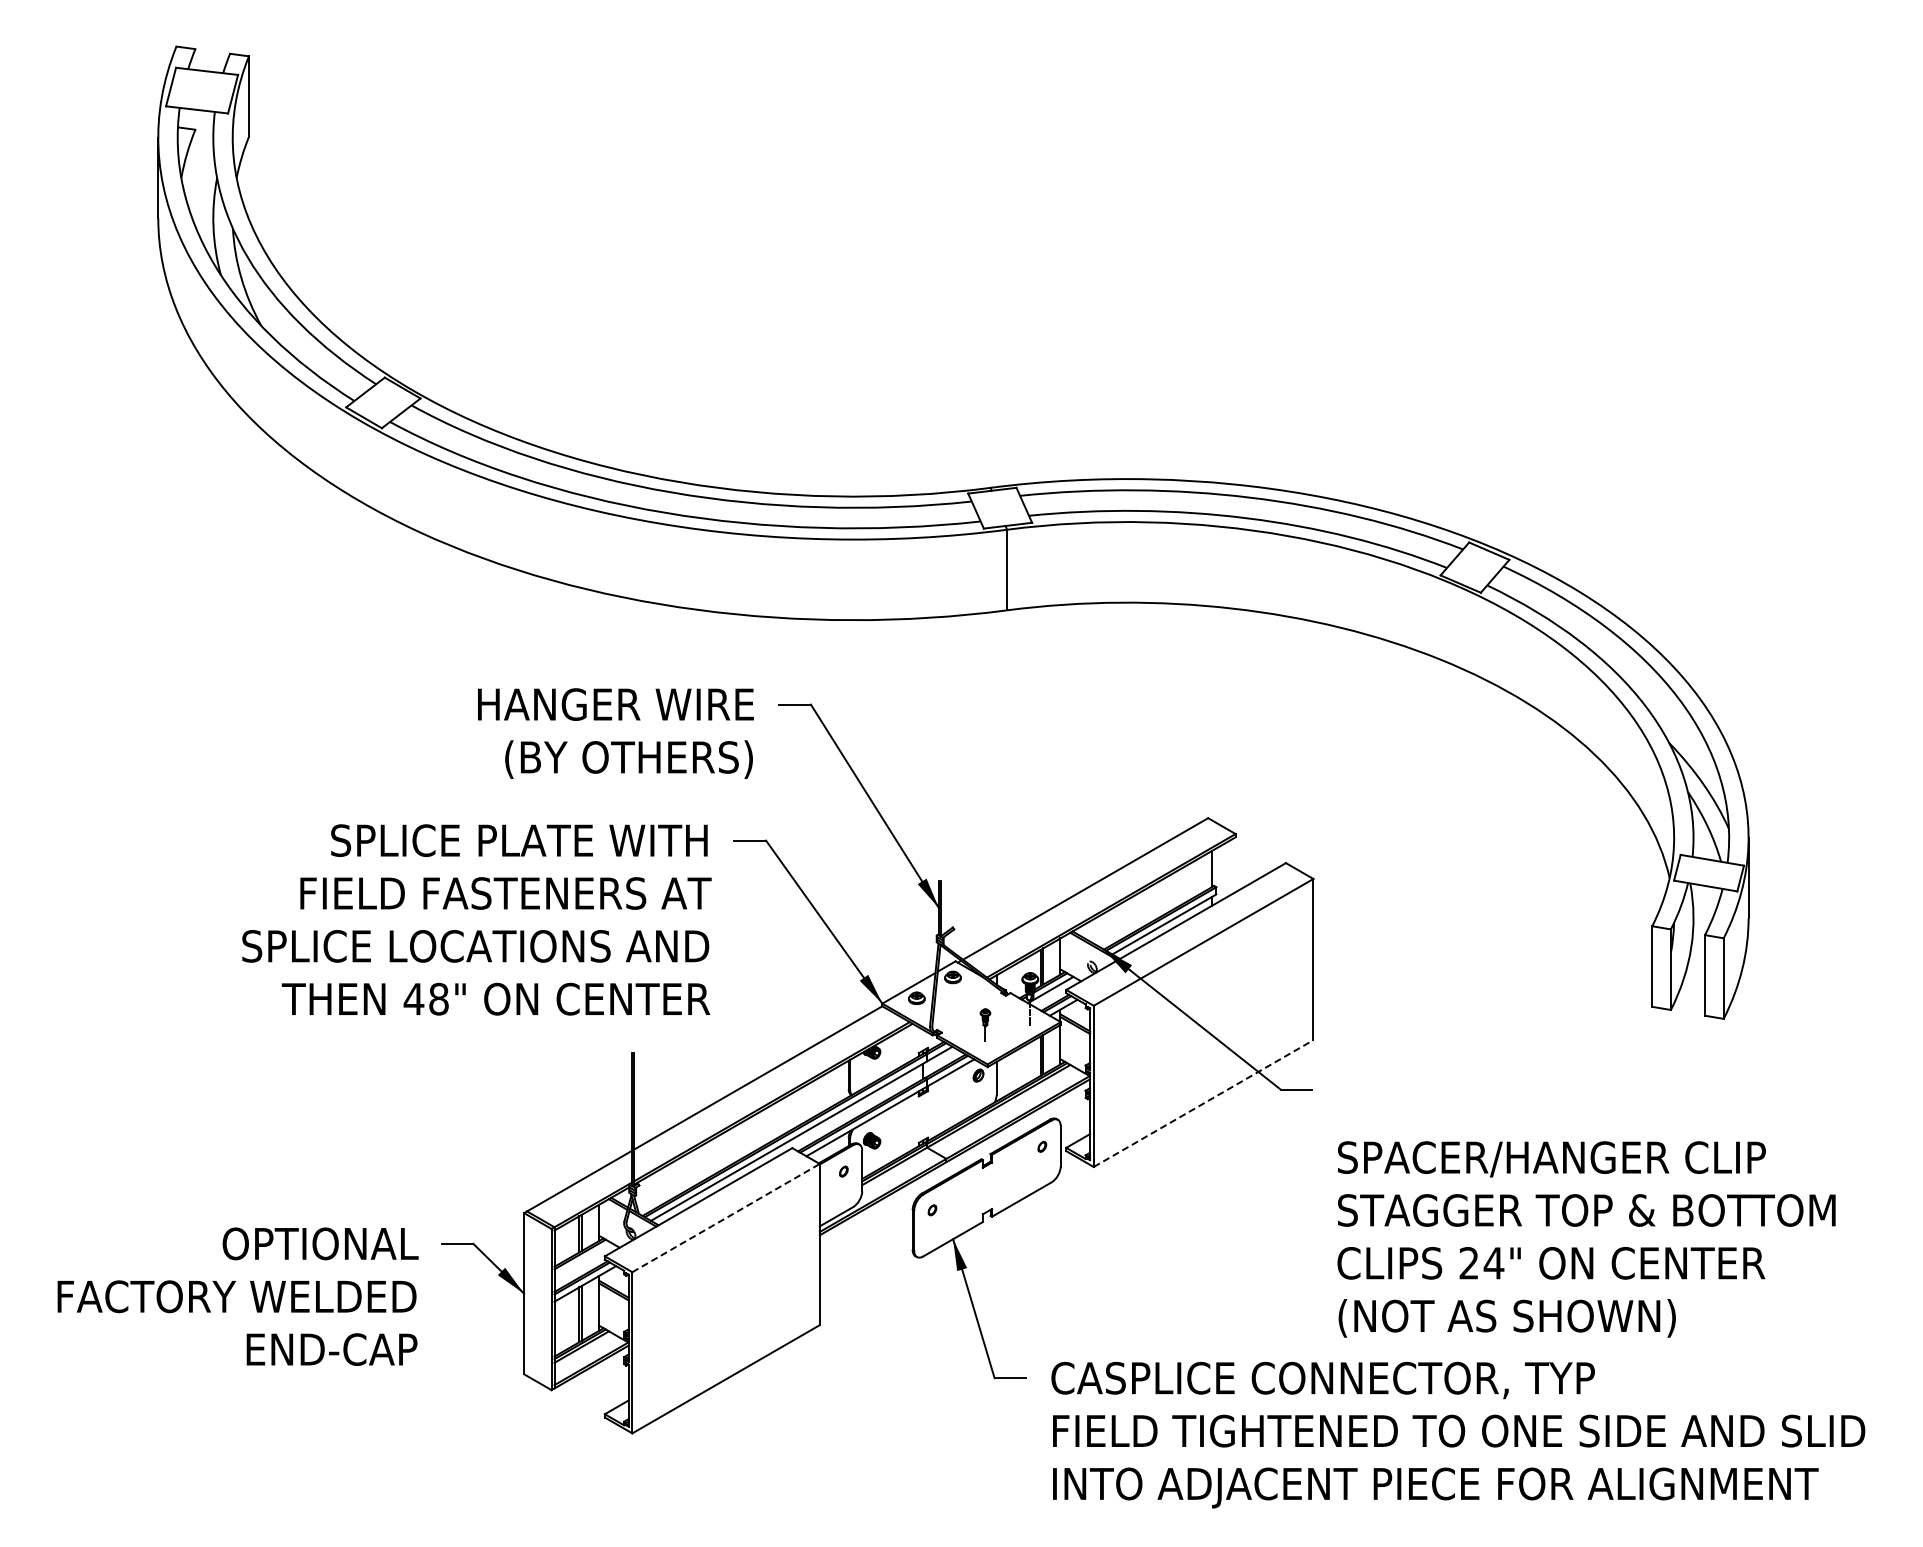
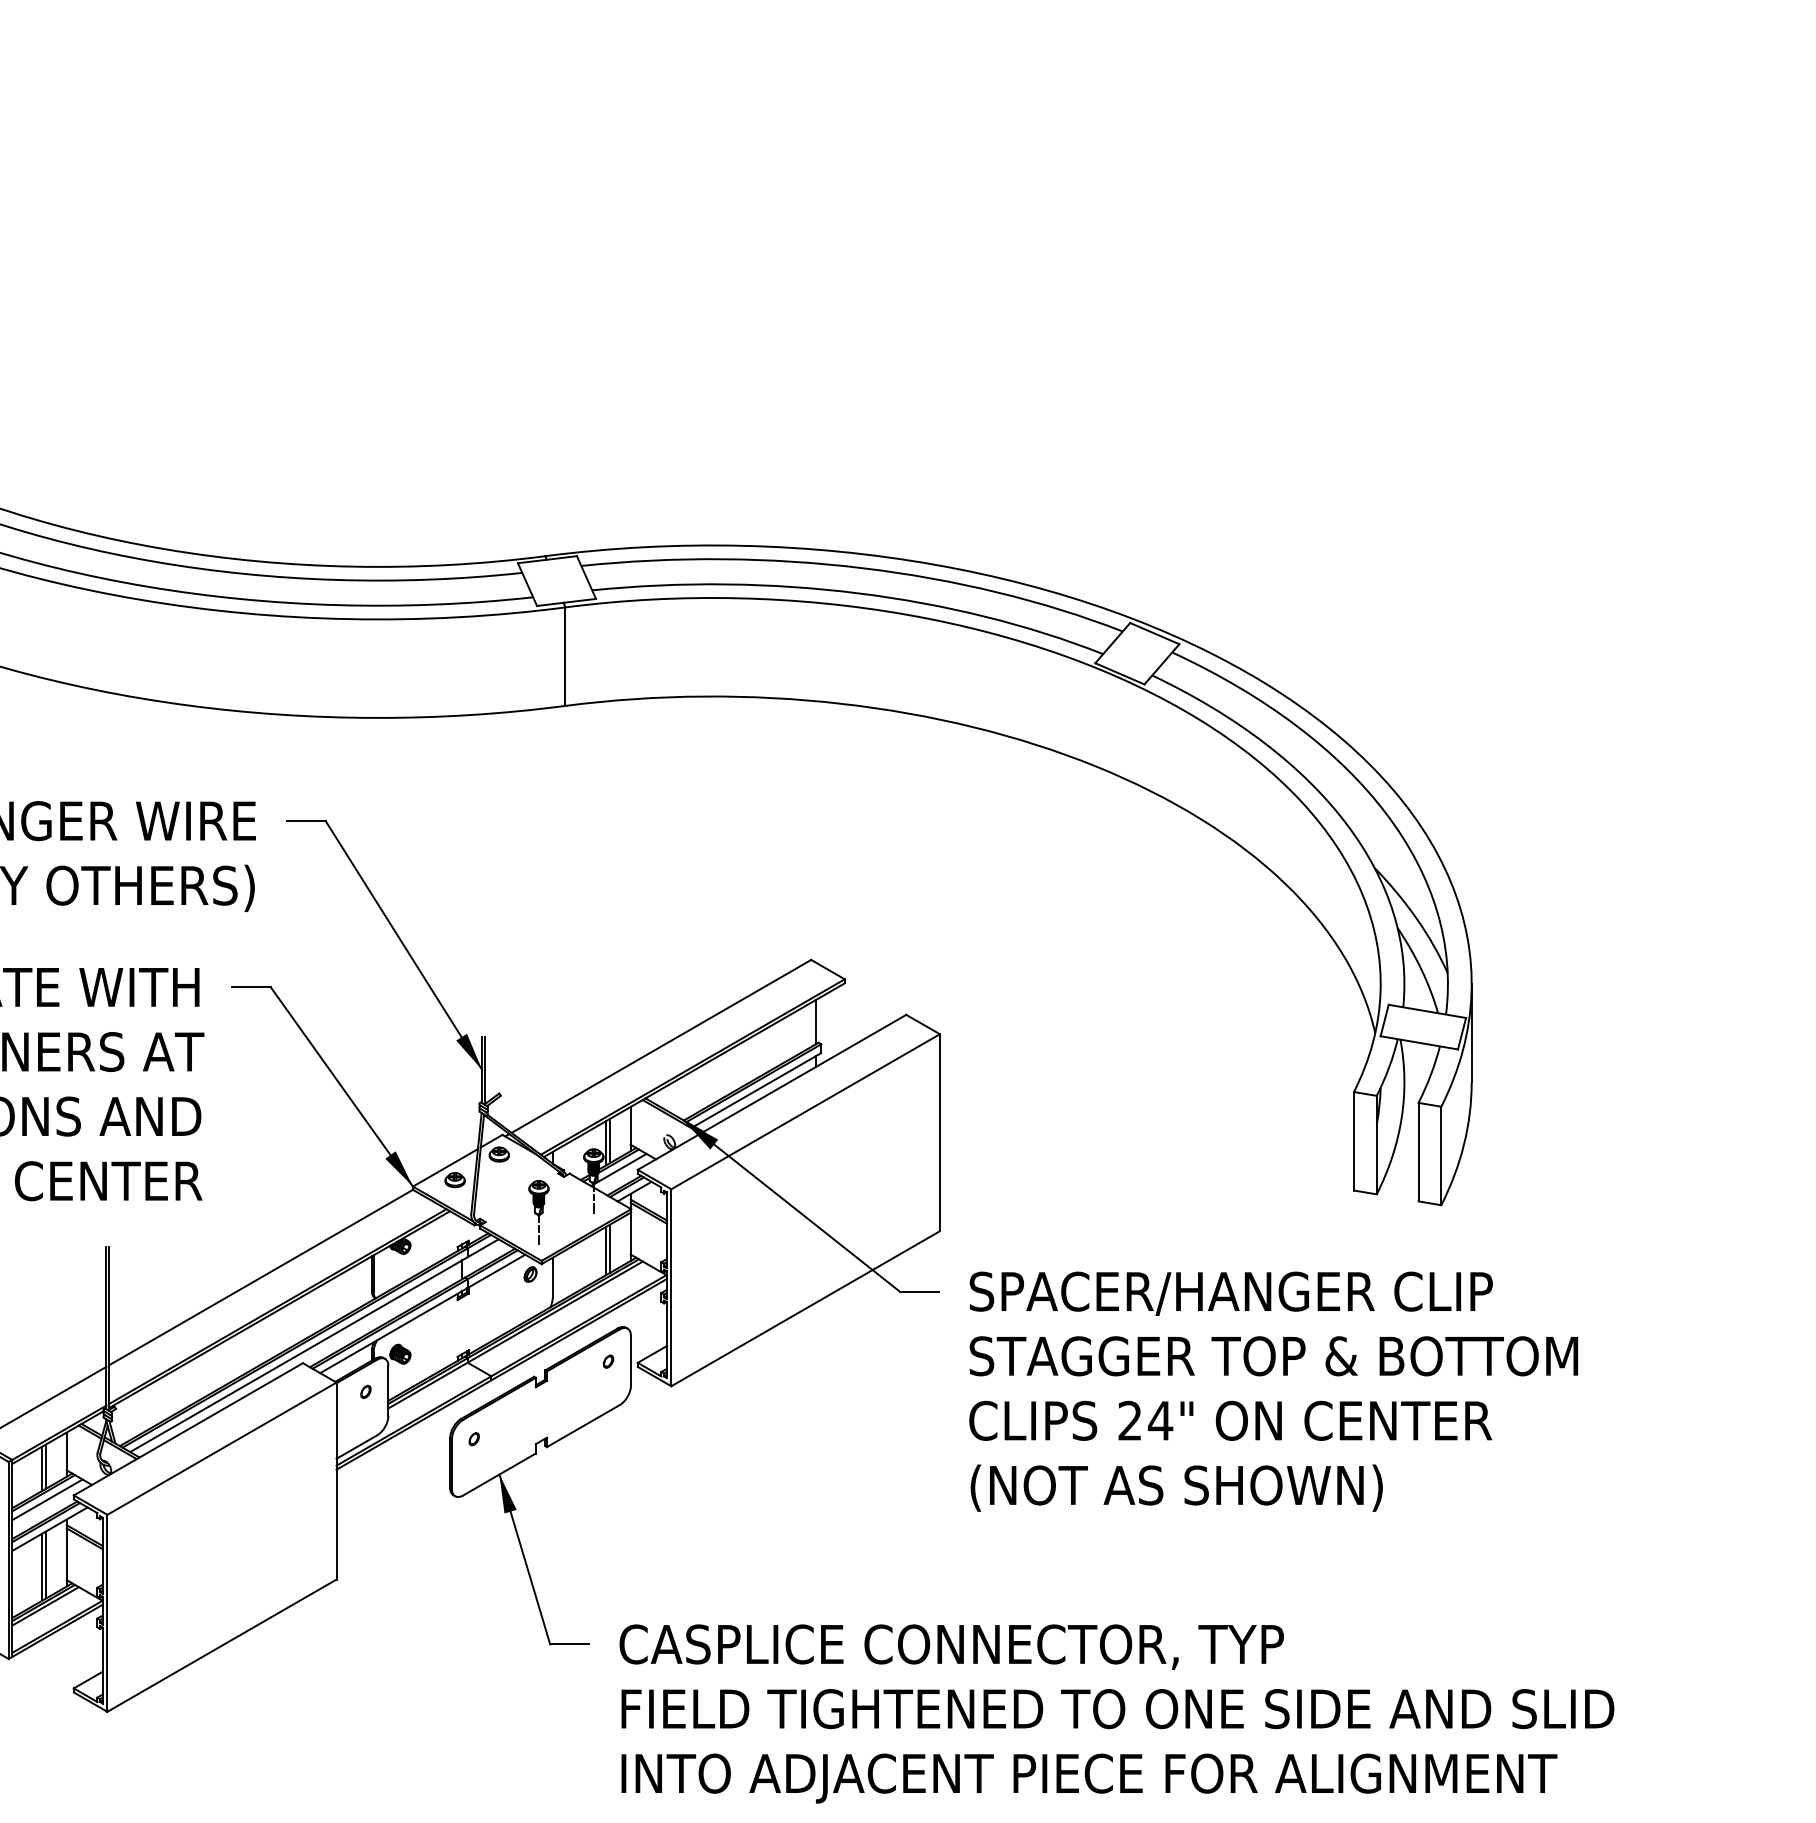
part: (985, 1024) -> (539, 1212), size x1.67
line: (1203, 1103) -> (805, 1308), dashed -> solid
line: (726, 1217) -> (222, 1447), dashed -> solid
text: (1586, 1239) -> (1273, 1391), moved
line: (583, 1259) -> (47, 1499), added

